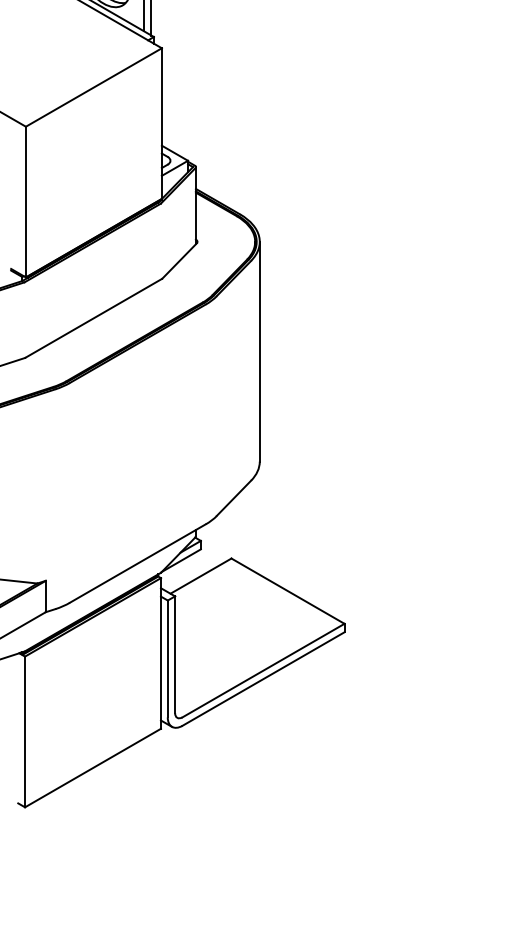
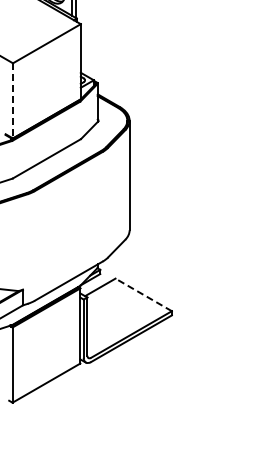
line: (26, 201) -> (13, 100), solid -> dashed
line: (287, 590) -> (143, 294), solid -> dashed

